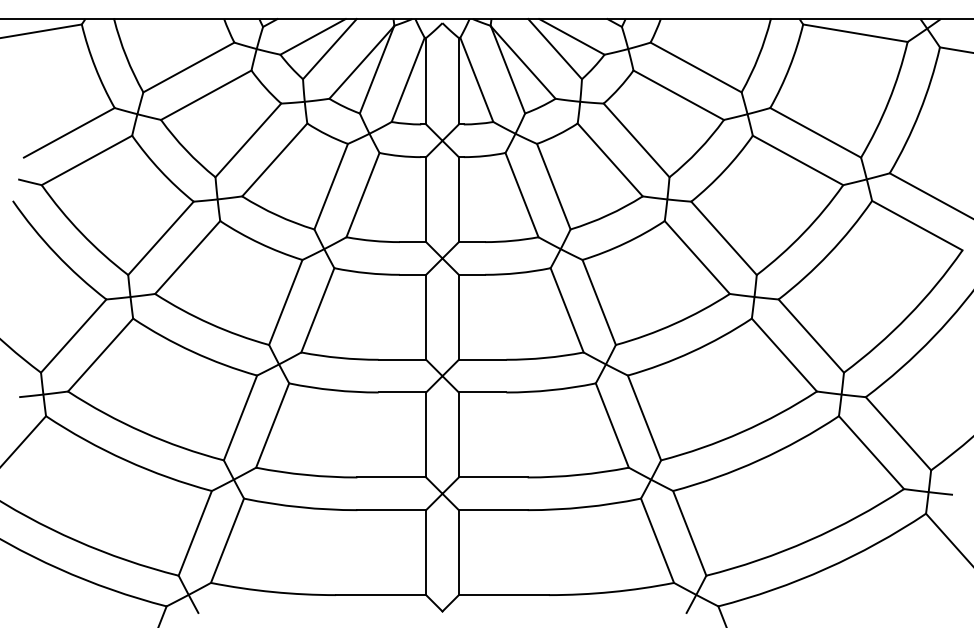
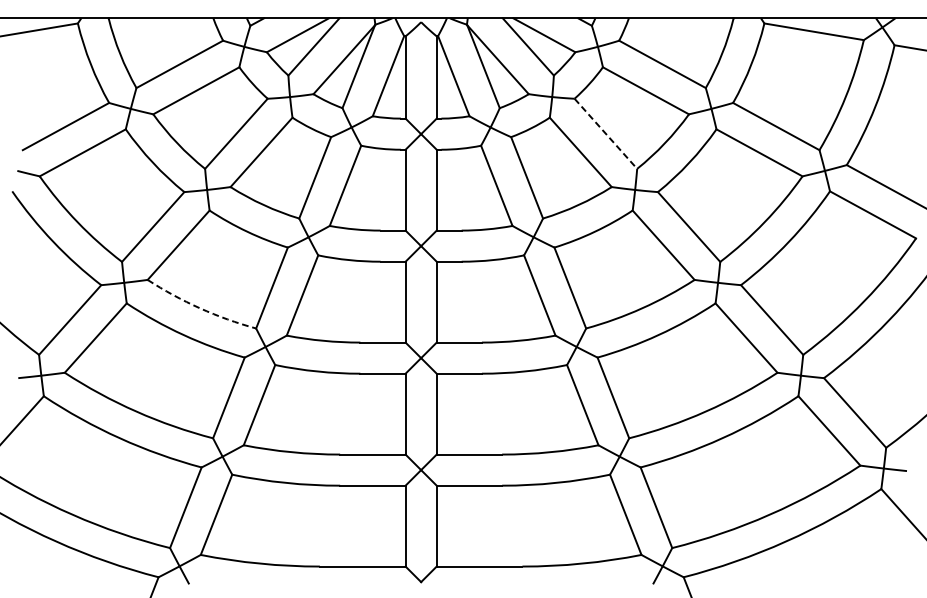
line: (636, 140) -> (605, 133), solid -> dashed
arc: (210, 323) -> (200, 308), solid -> dashed

